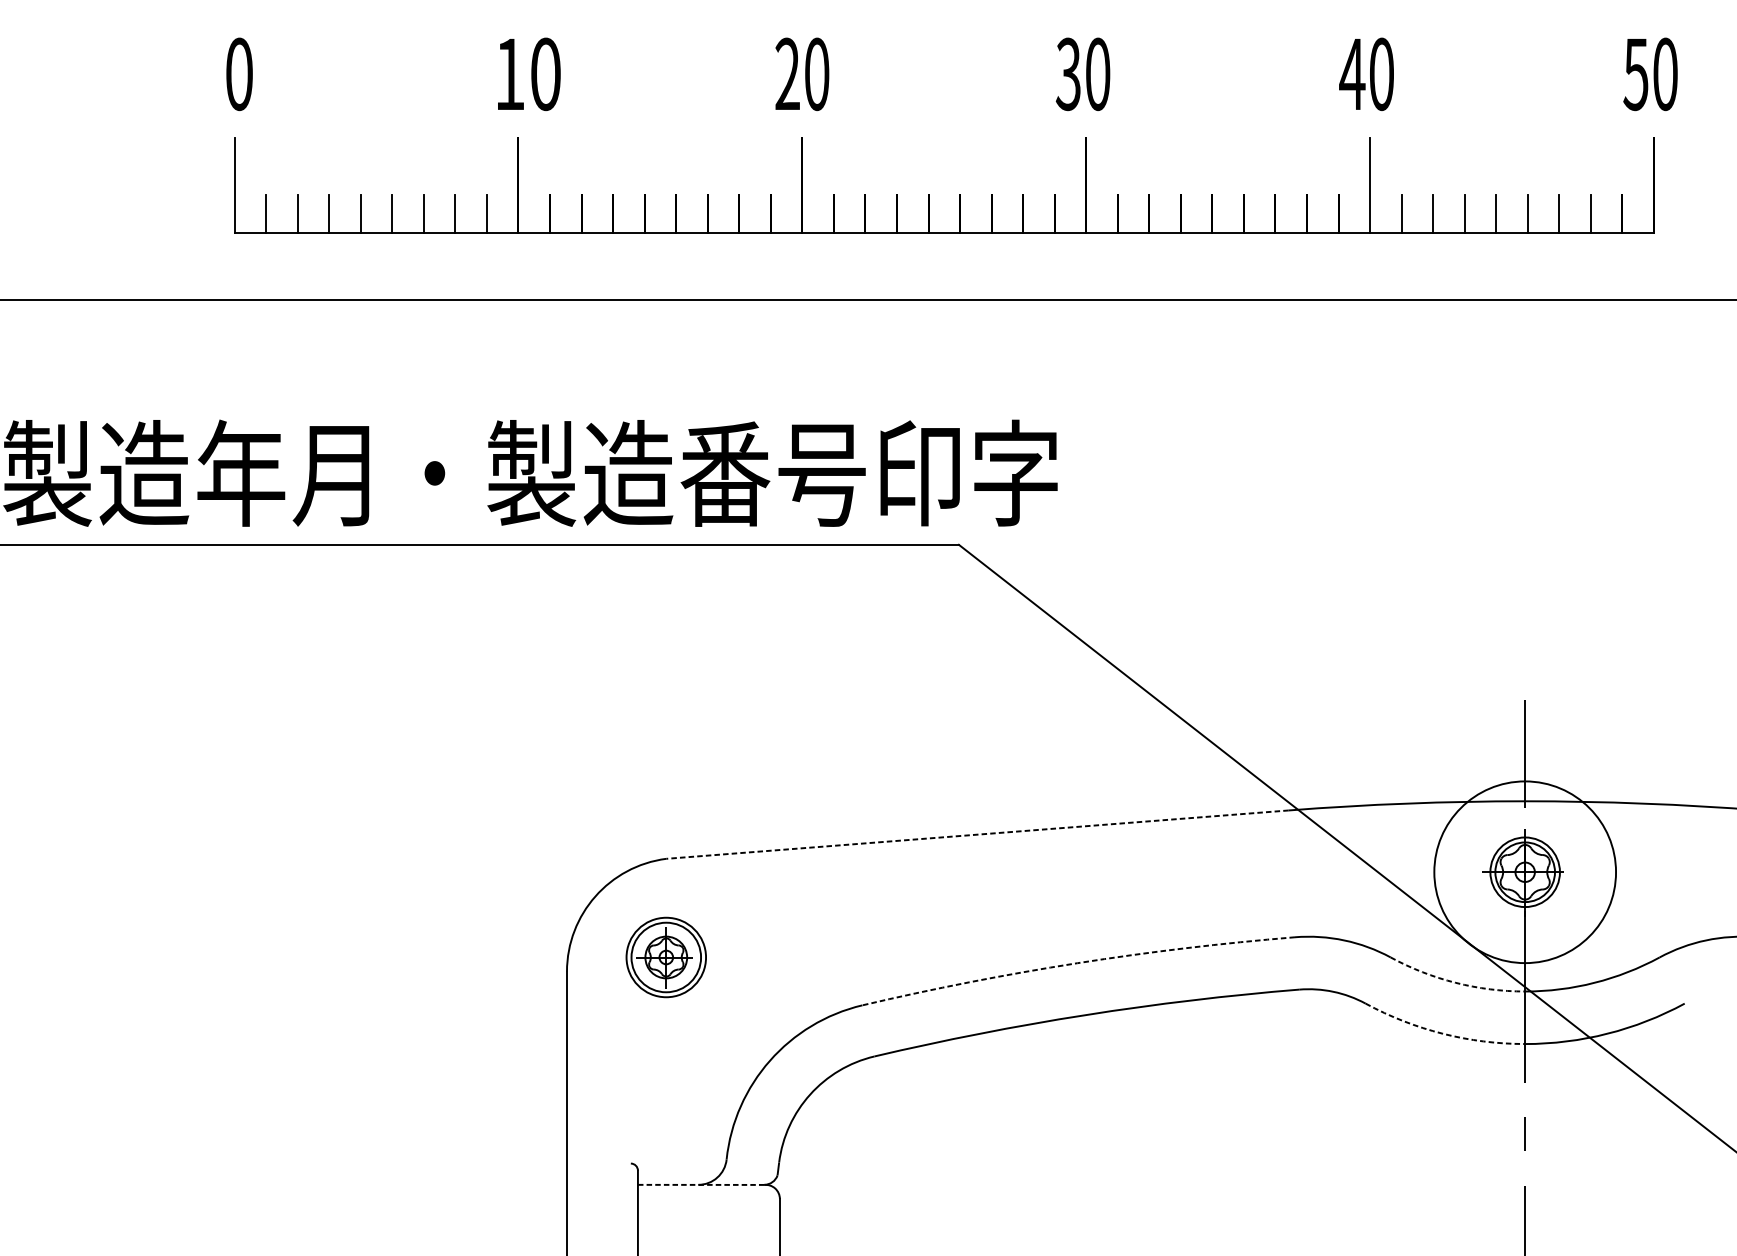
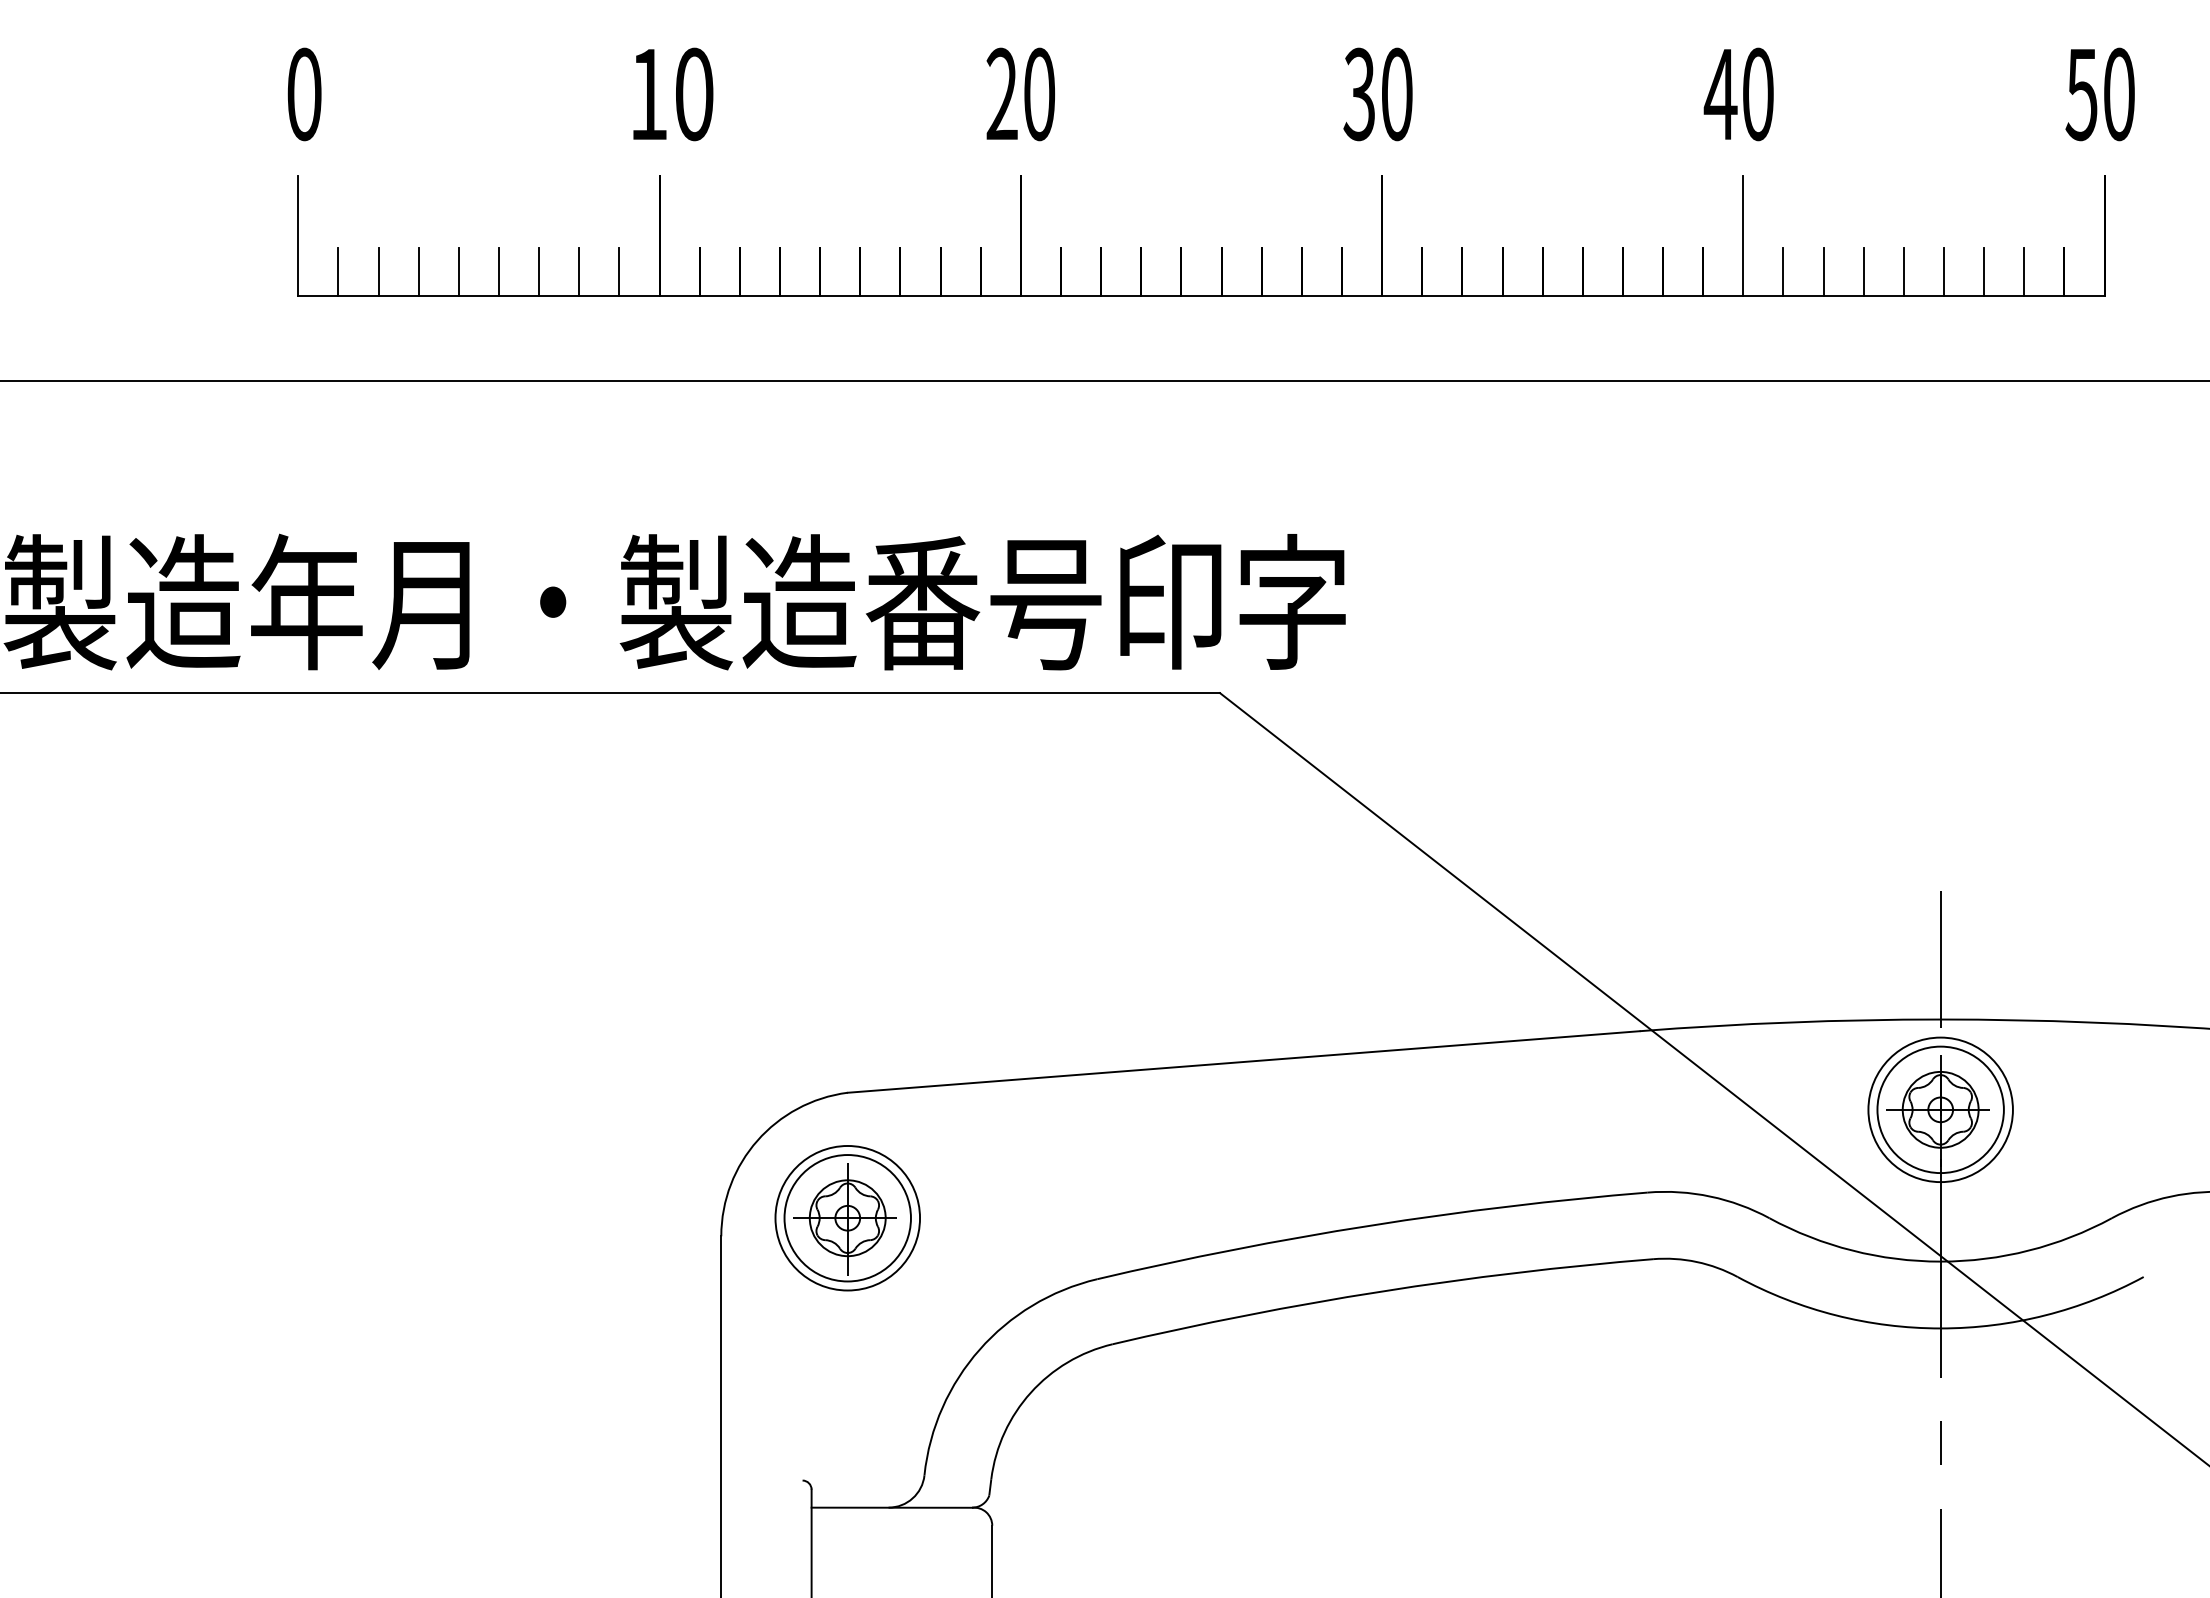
line: (977, 835) -> (1243, 1062), dashed -> solid
circle: (1525, 871) -> (1940, 1109), size x0.62
circle: (1525, 871) -> (1940, 1109), size x1.43
part: (666, 957) -> (847, 1218), size x1.43
arc: (1077, 963) -> (1370, 1225), dashed -> solid
arc: (1455, 982) -> (1852, 1250), dashed -> solid
arc: (1442, 1033) -> (1835, 1315), dashed -> solid
line: (701, 1184) -> (892, 1507), dashed -> solid

